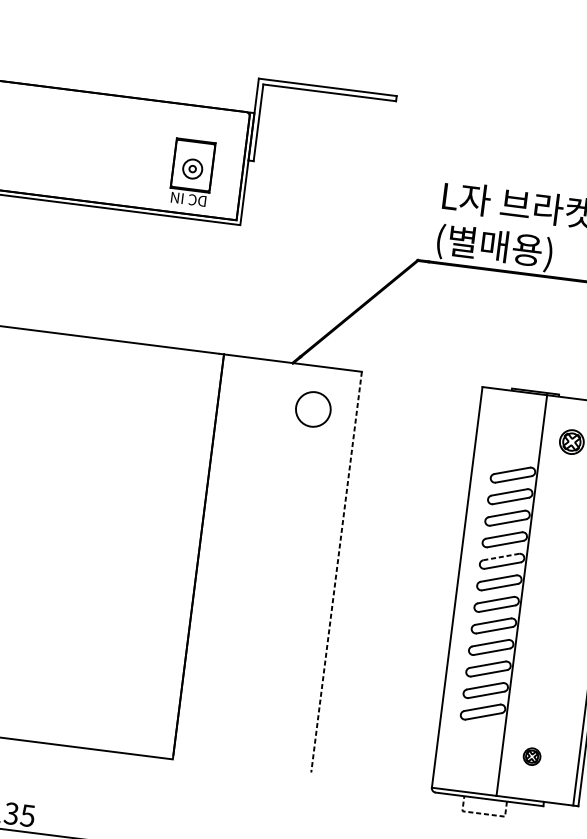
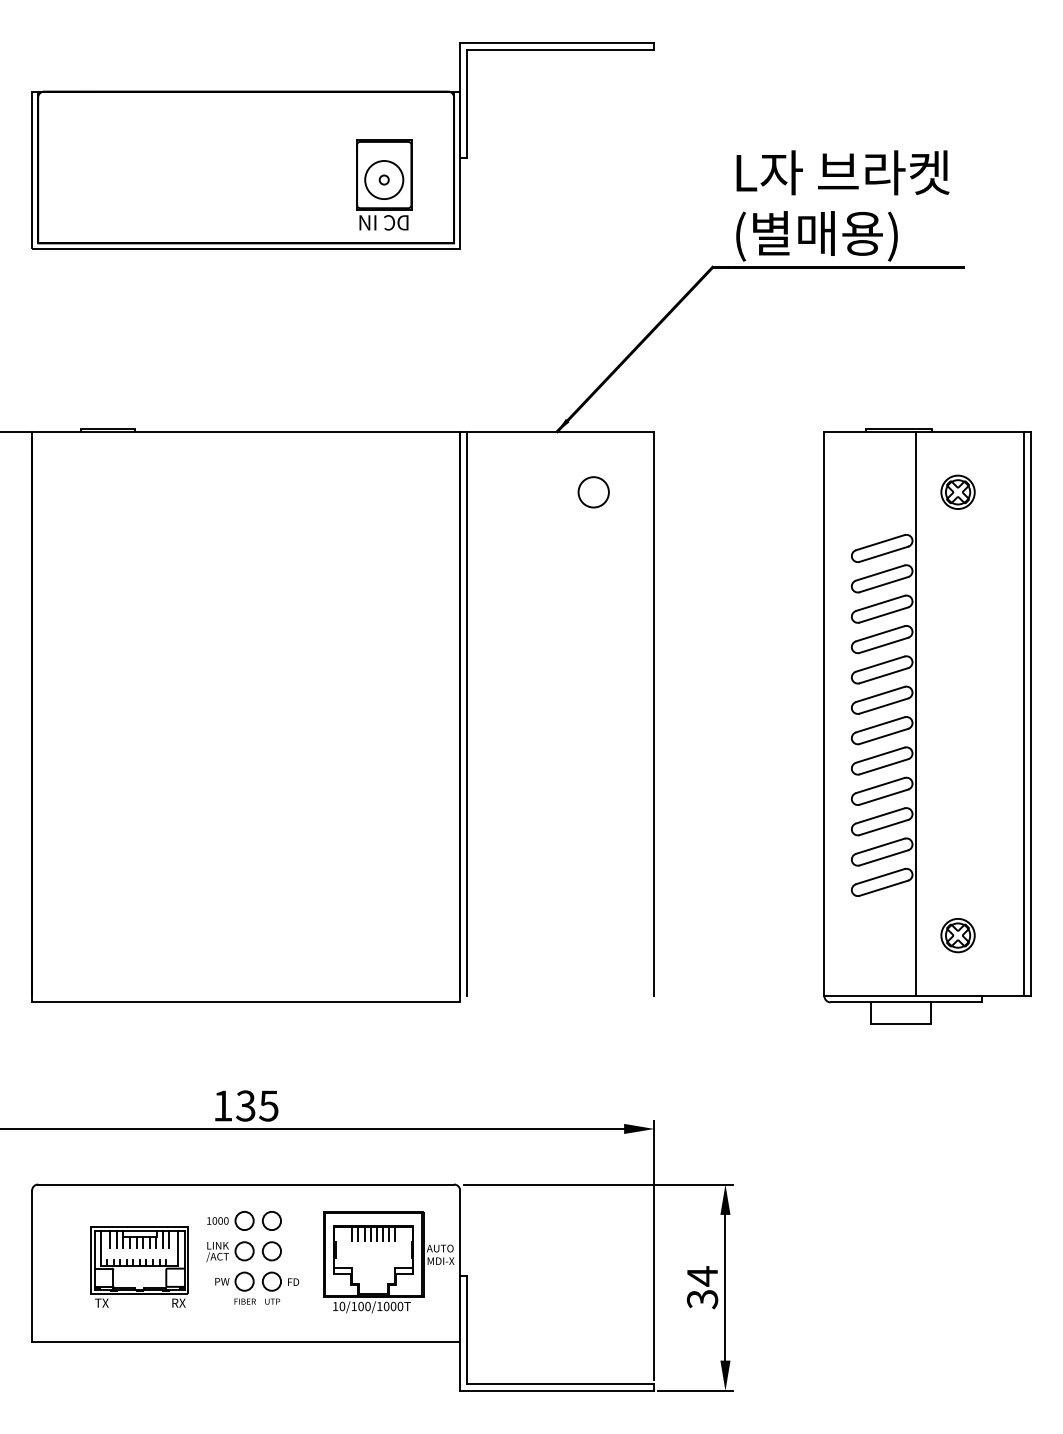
circle: (192, 168) -> (384, 179), size x1.43
circle: (313, 409) -> (593, 492), size x0.62
line: (203, 555) -> (467, 713), added
line: (500, 557) -> (879, 664), dashed -> solid
line: (336, 572) -> (654, 714), dashed -> solid
part: (531, 756) -> (957, 935), size x1.43
line: (483, 813) -> (900, 1023), dashed -> solid

